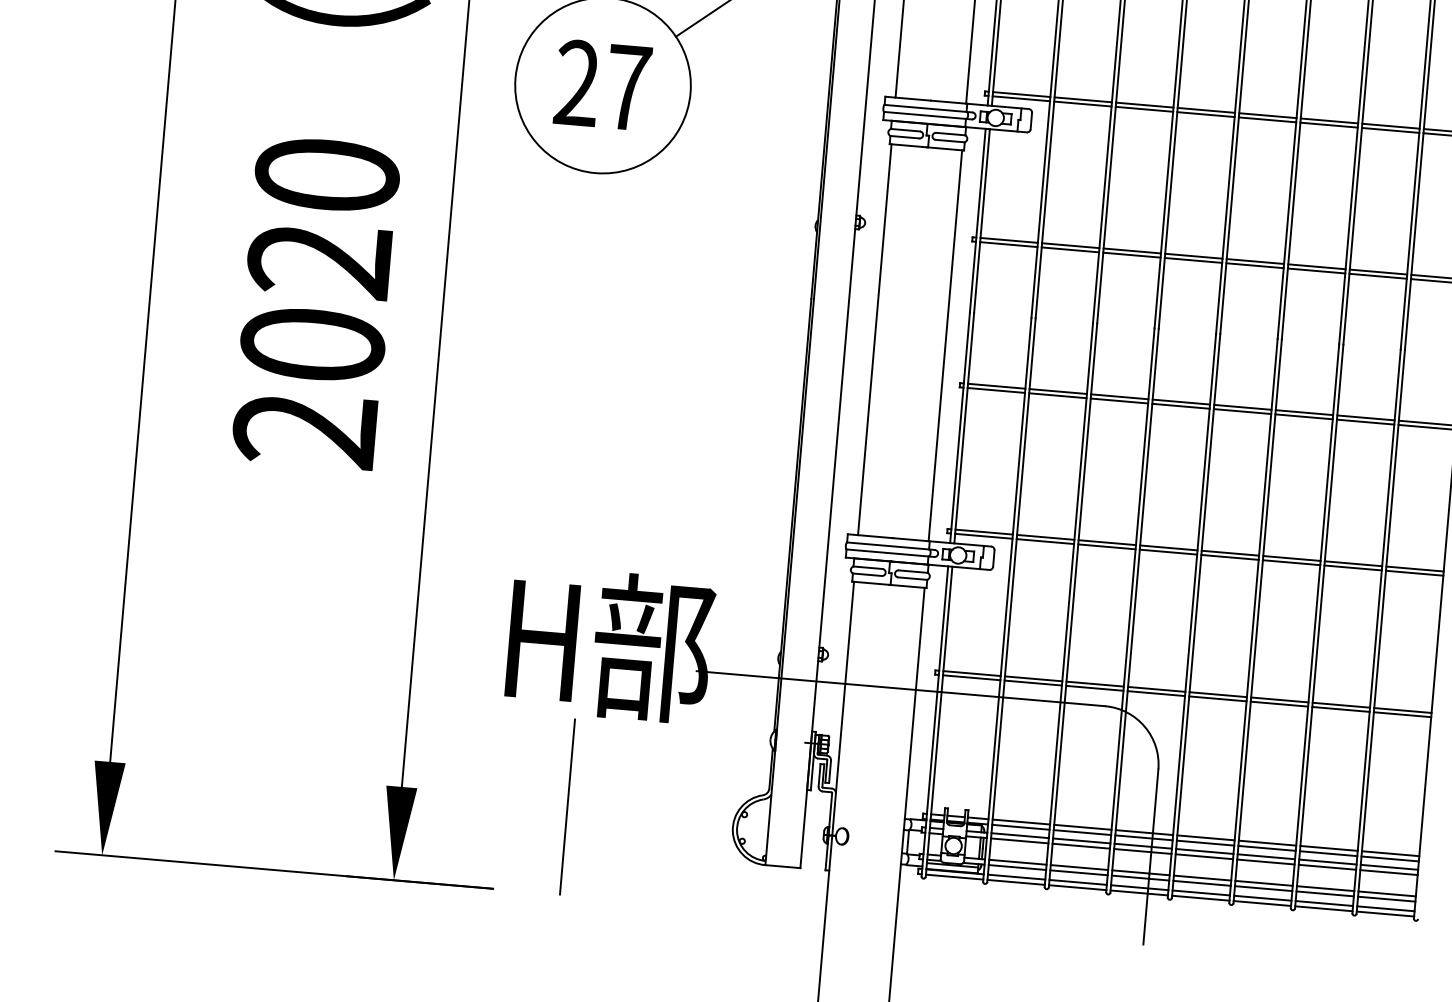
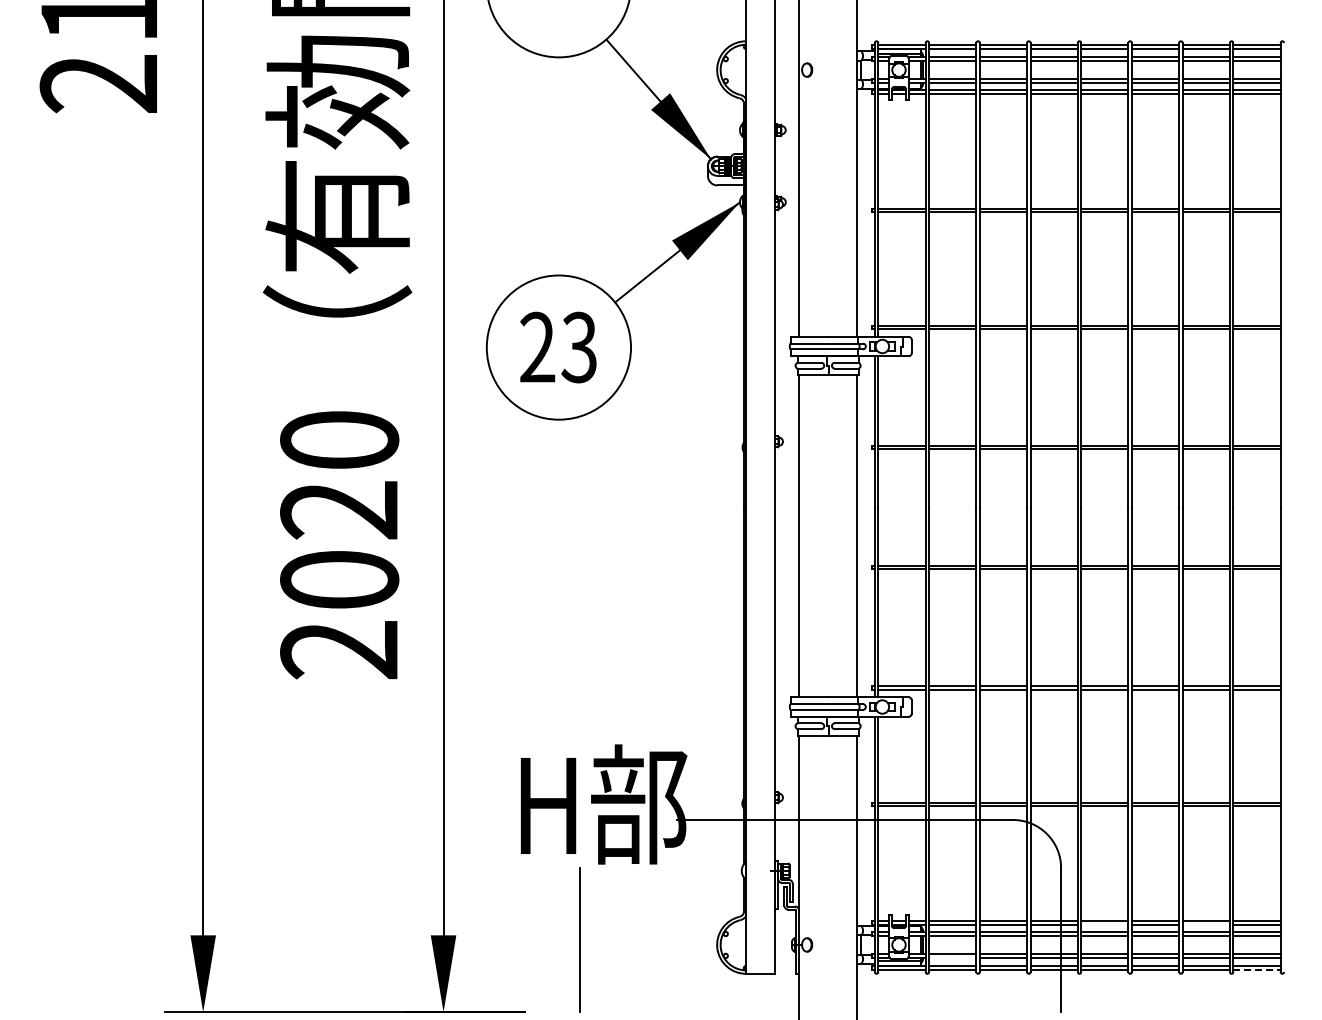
text: (628, 87) -> (579, 347), 27 -> 23
line: (1205, 842) -> (1104, 924), removed
line: (1327, 853) -> (1205, 924), removed
line: (1017, 867) -> (952, 958), removed
line: (1384, 914) -> (1256, 970), solid -> dashed

